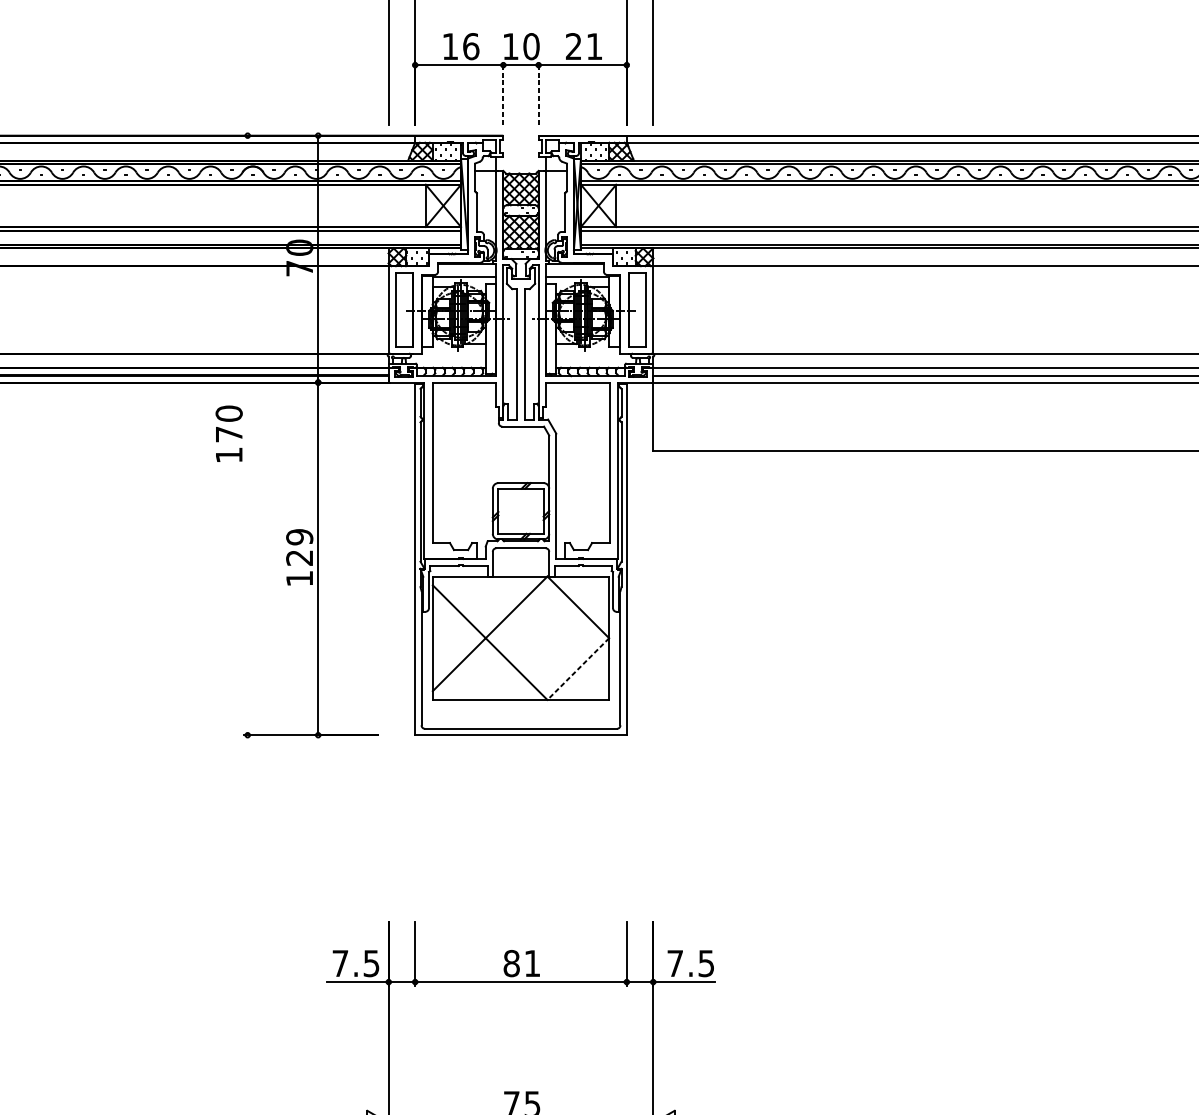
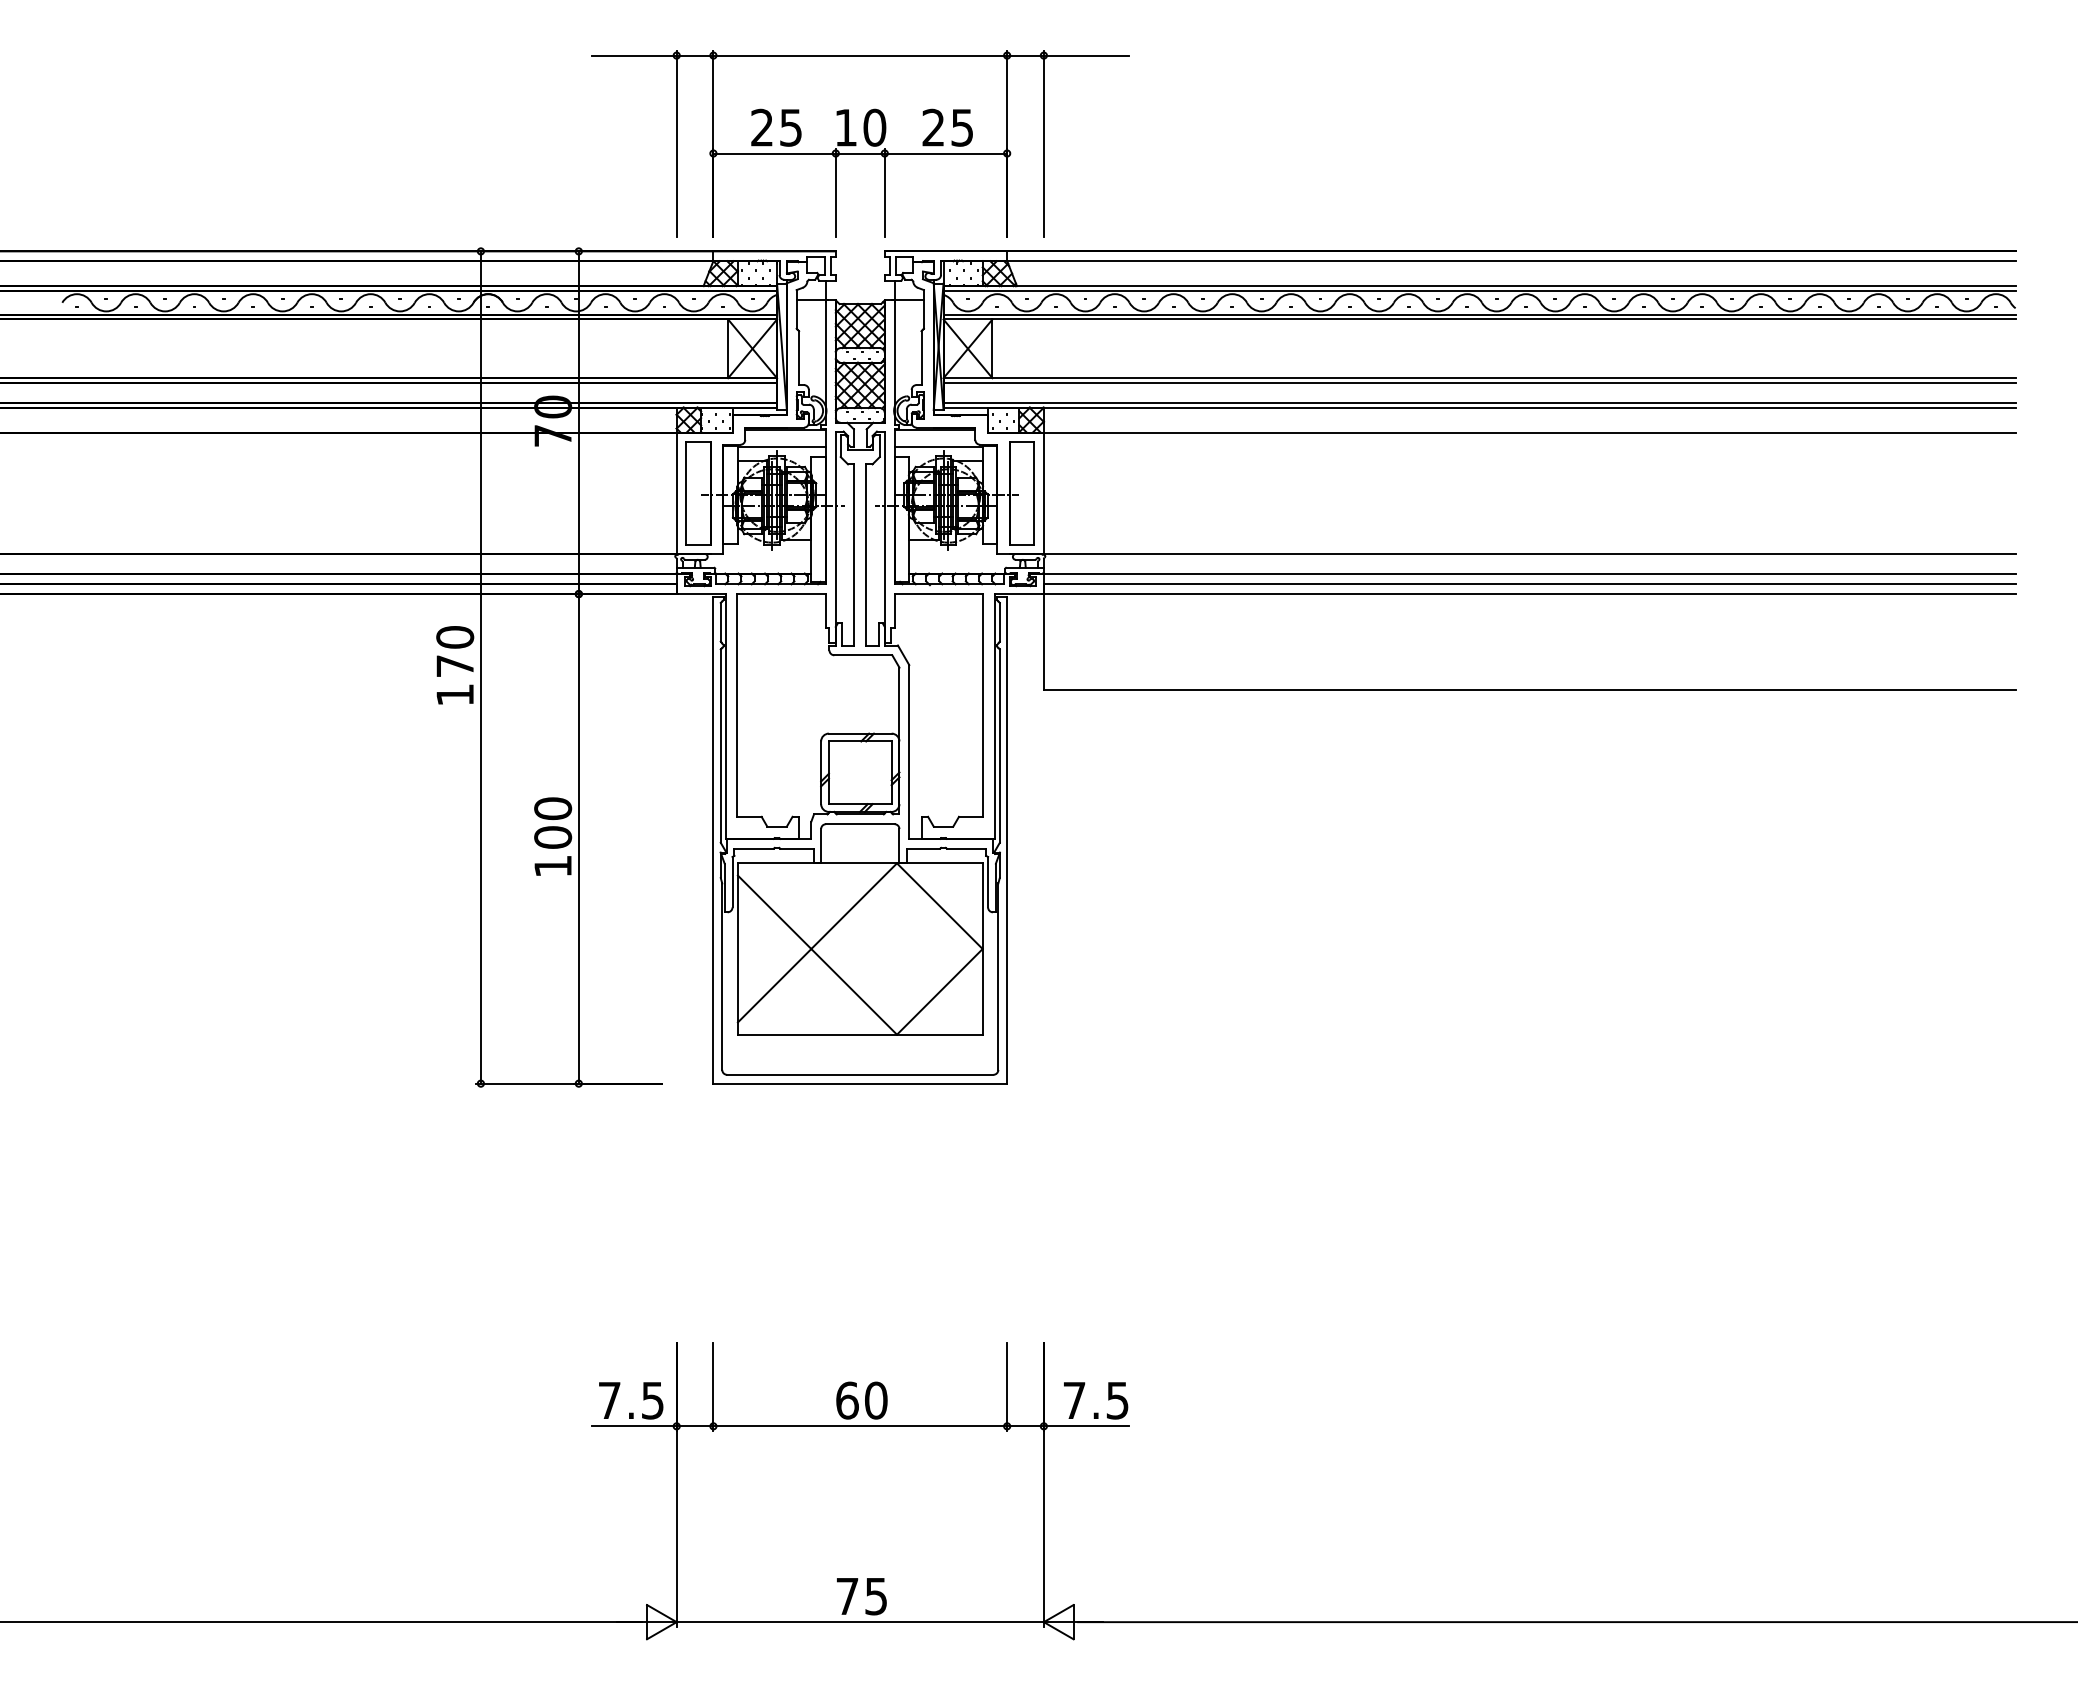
text: (460, 46) -> (776, 127), 16 -> 25
text: (593, 46) -> (961, 127), 21 -> 25
line: (503, 93) -> (835, 192), dashed -> solid
line: (538, 93) -> (884, 192), dashed -> solid
line: (247, 435) -> (480, 667), added
text: (300, 547) -> (553, 822), 129 -> 100
line: (578, 668) -> (939, 991), dashed -> solid
text: (521, 963) -> (861, 1400), 81 -> 60

